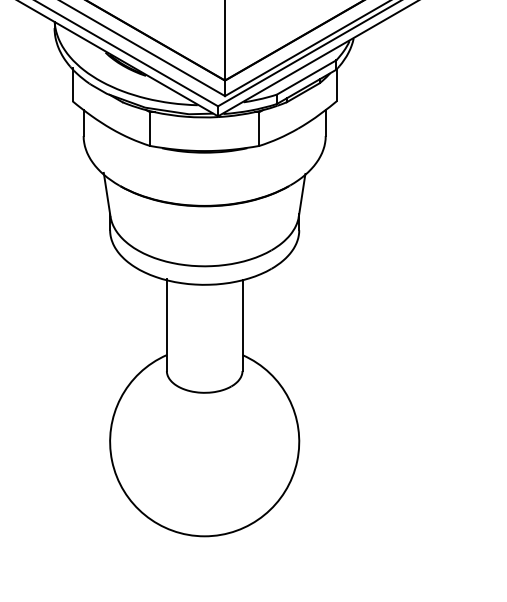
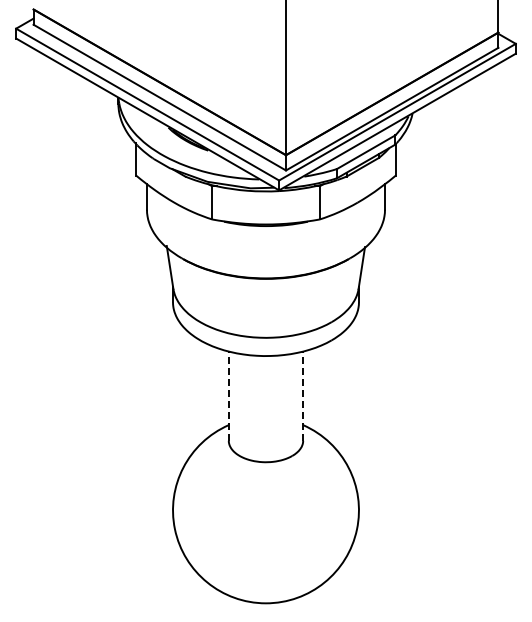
line: (166, 324) -> (228, 395), solid -> dashed
line: (242, 325) -> (303, 396), solid -> dashed

